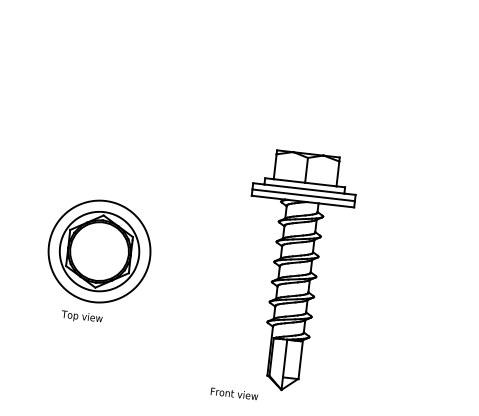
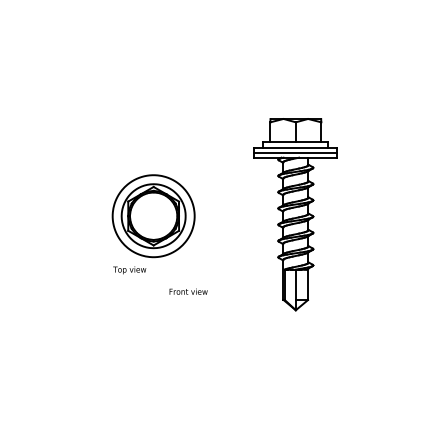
part: (99, 251) -> (153, 216), moved
text: (234, 393) -> (188, 291), moved

